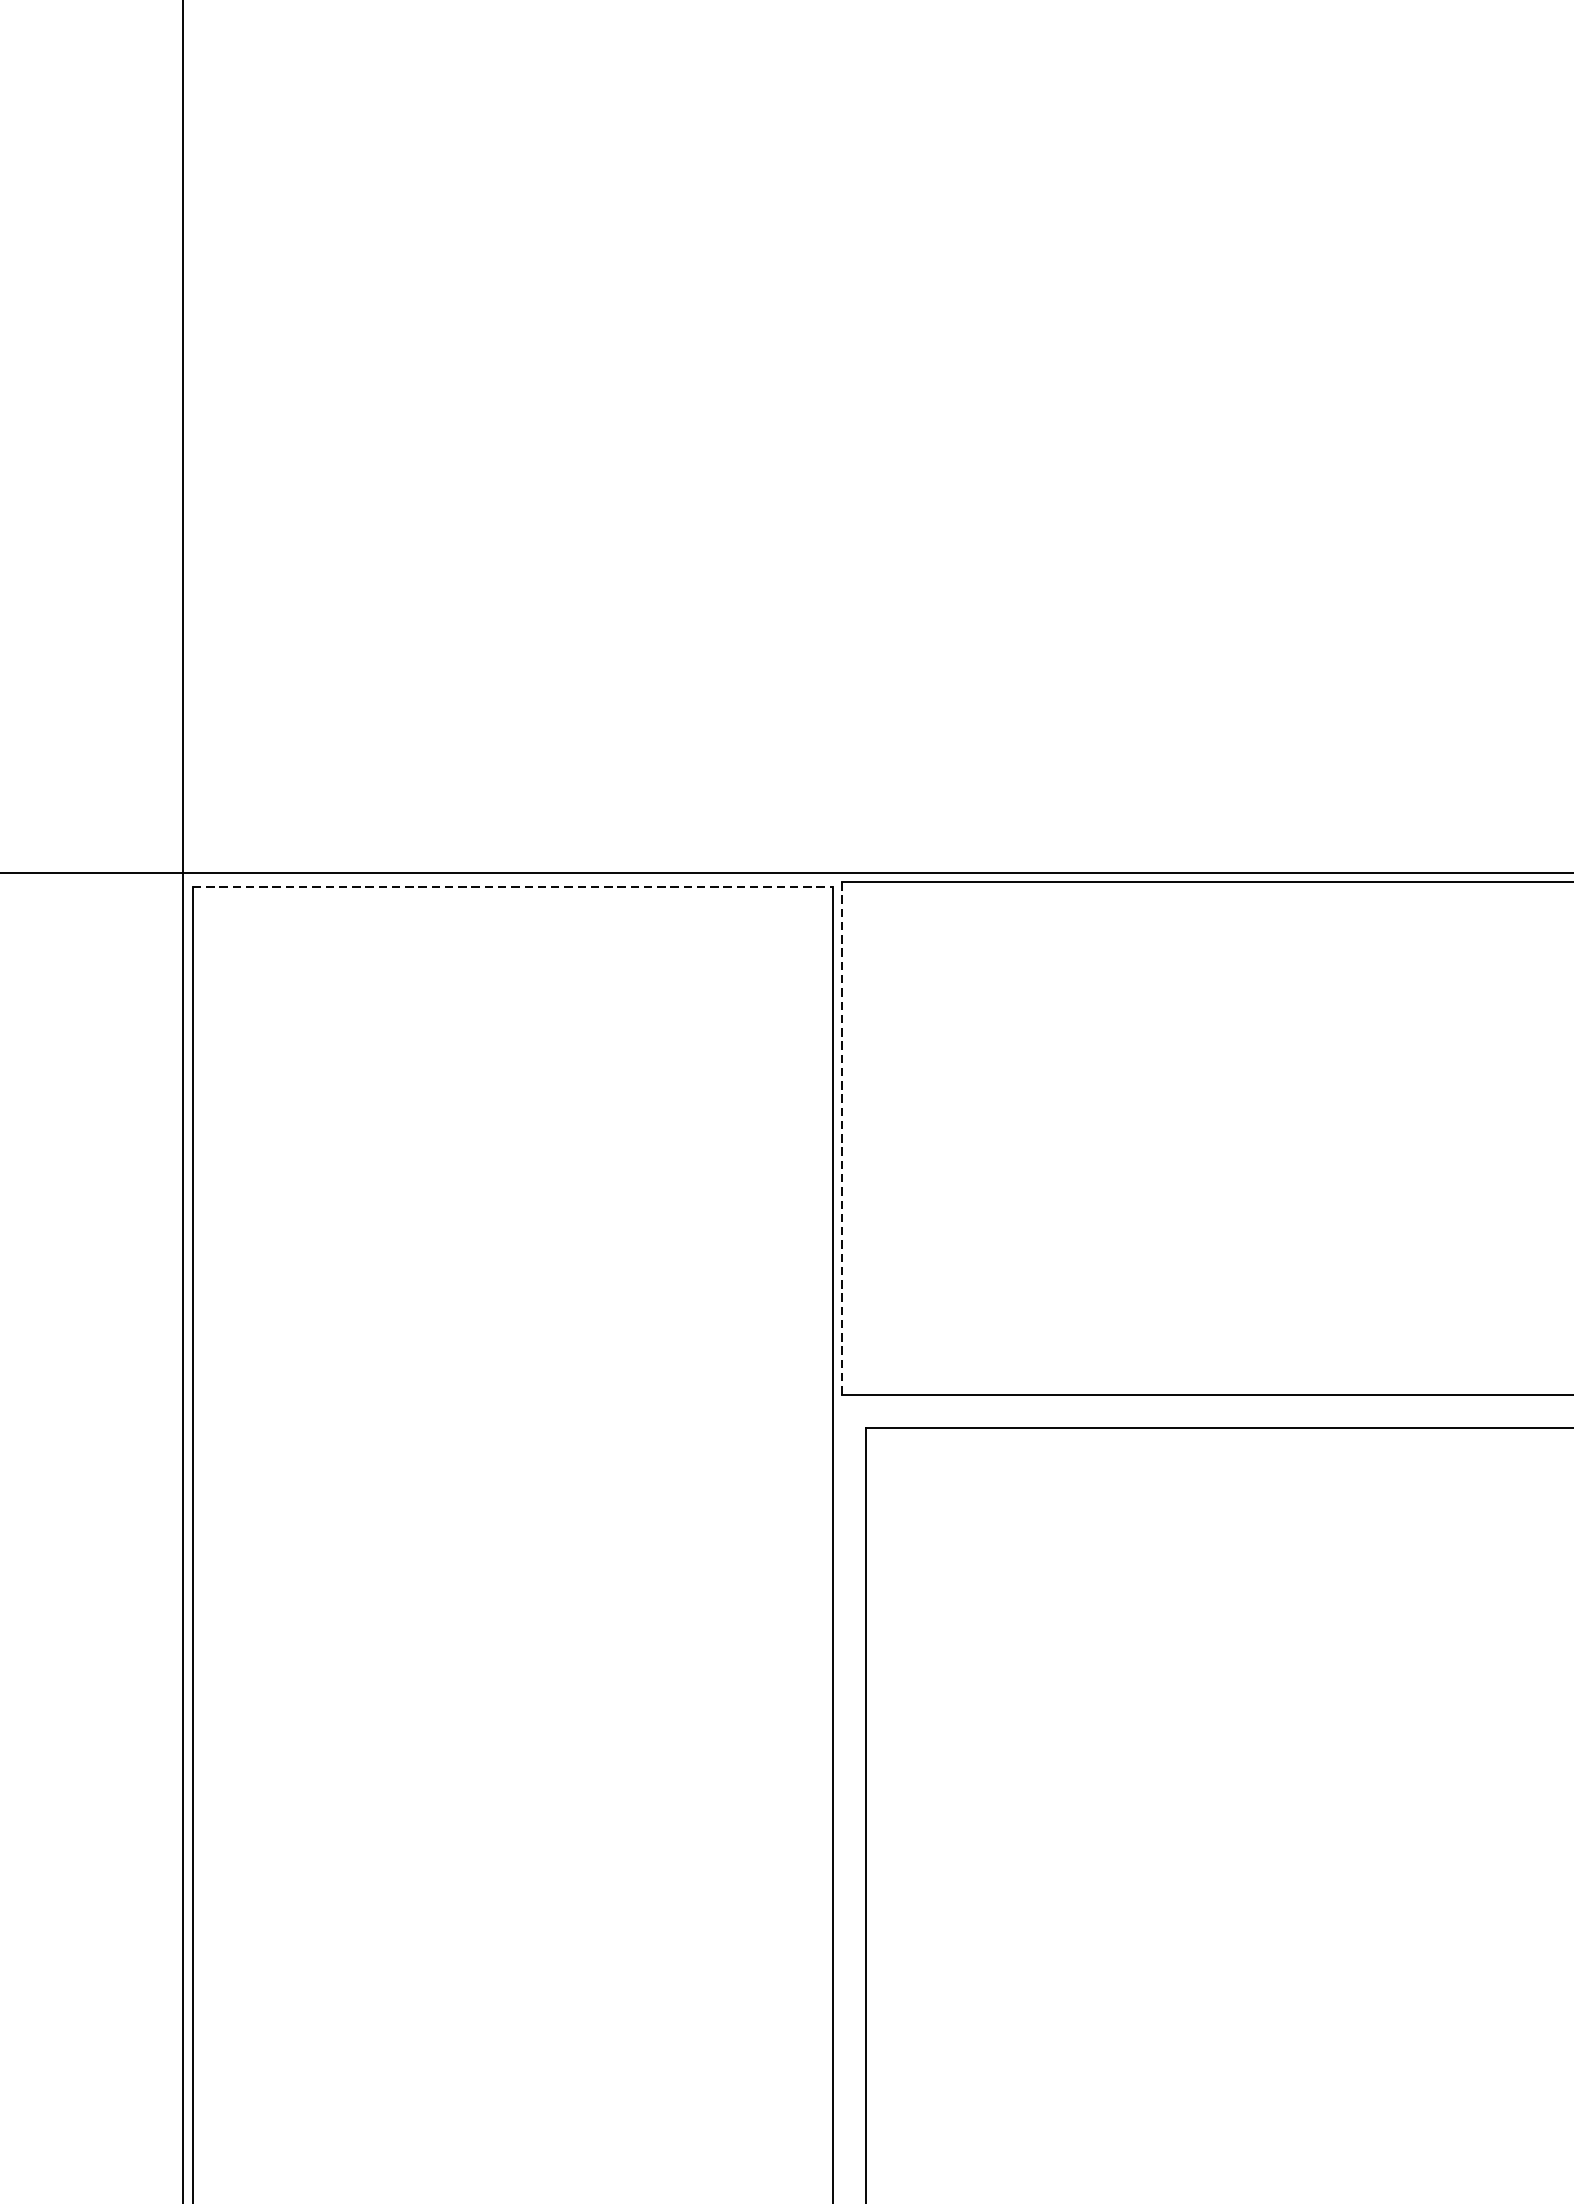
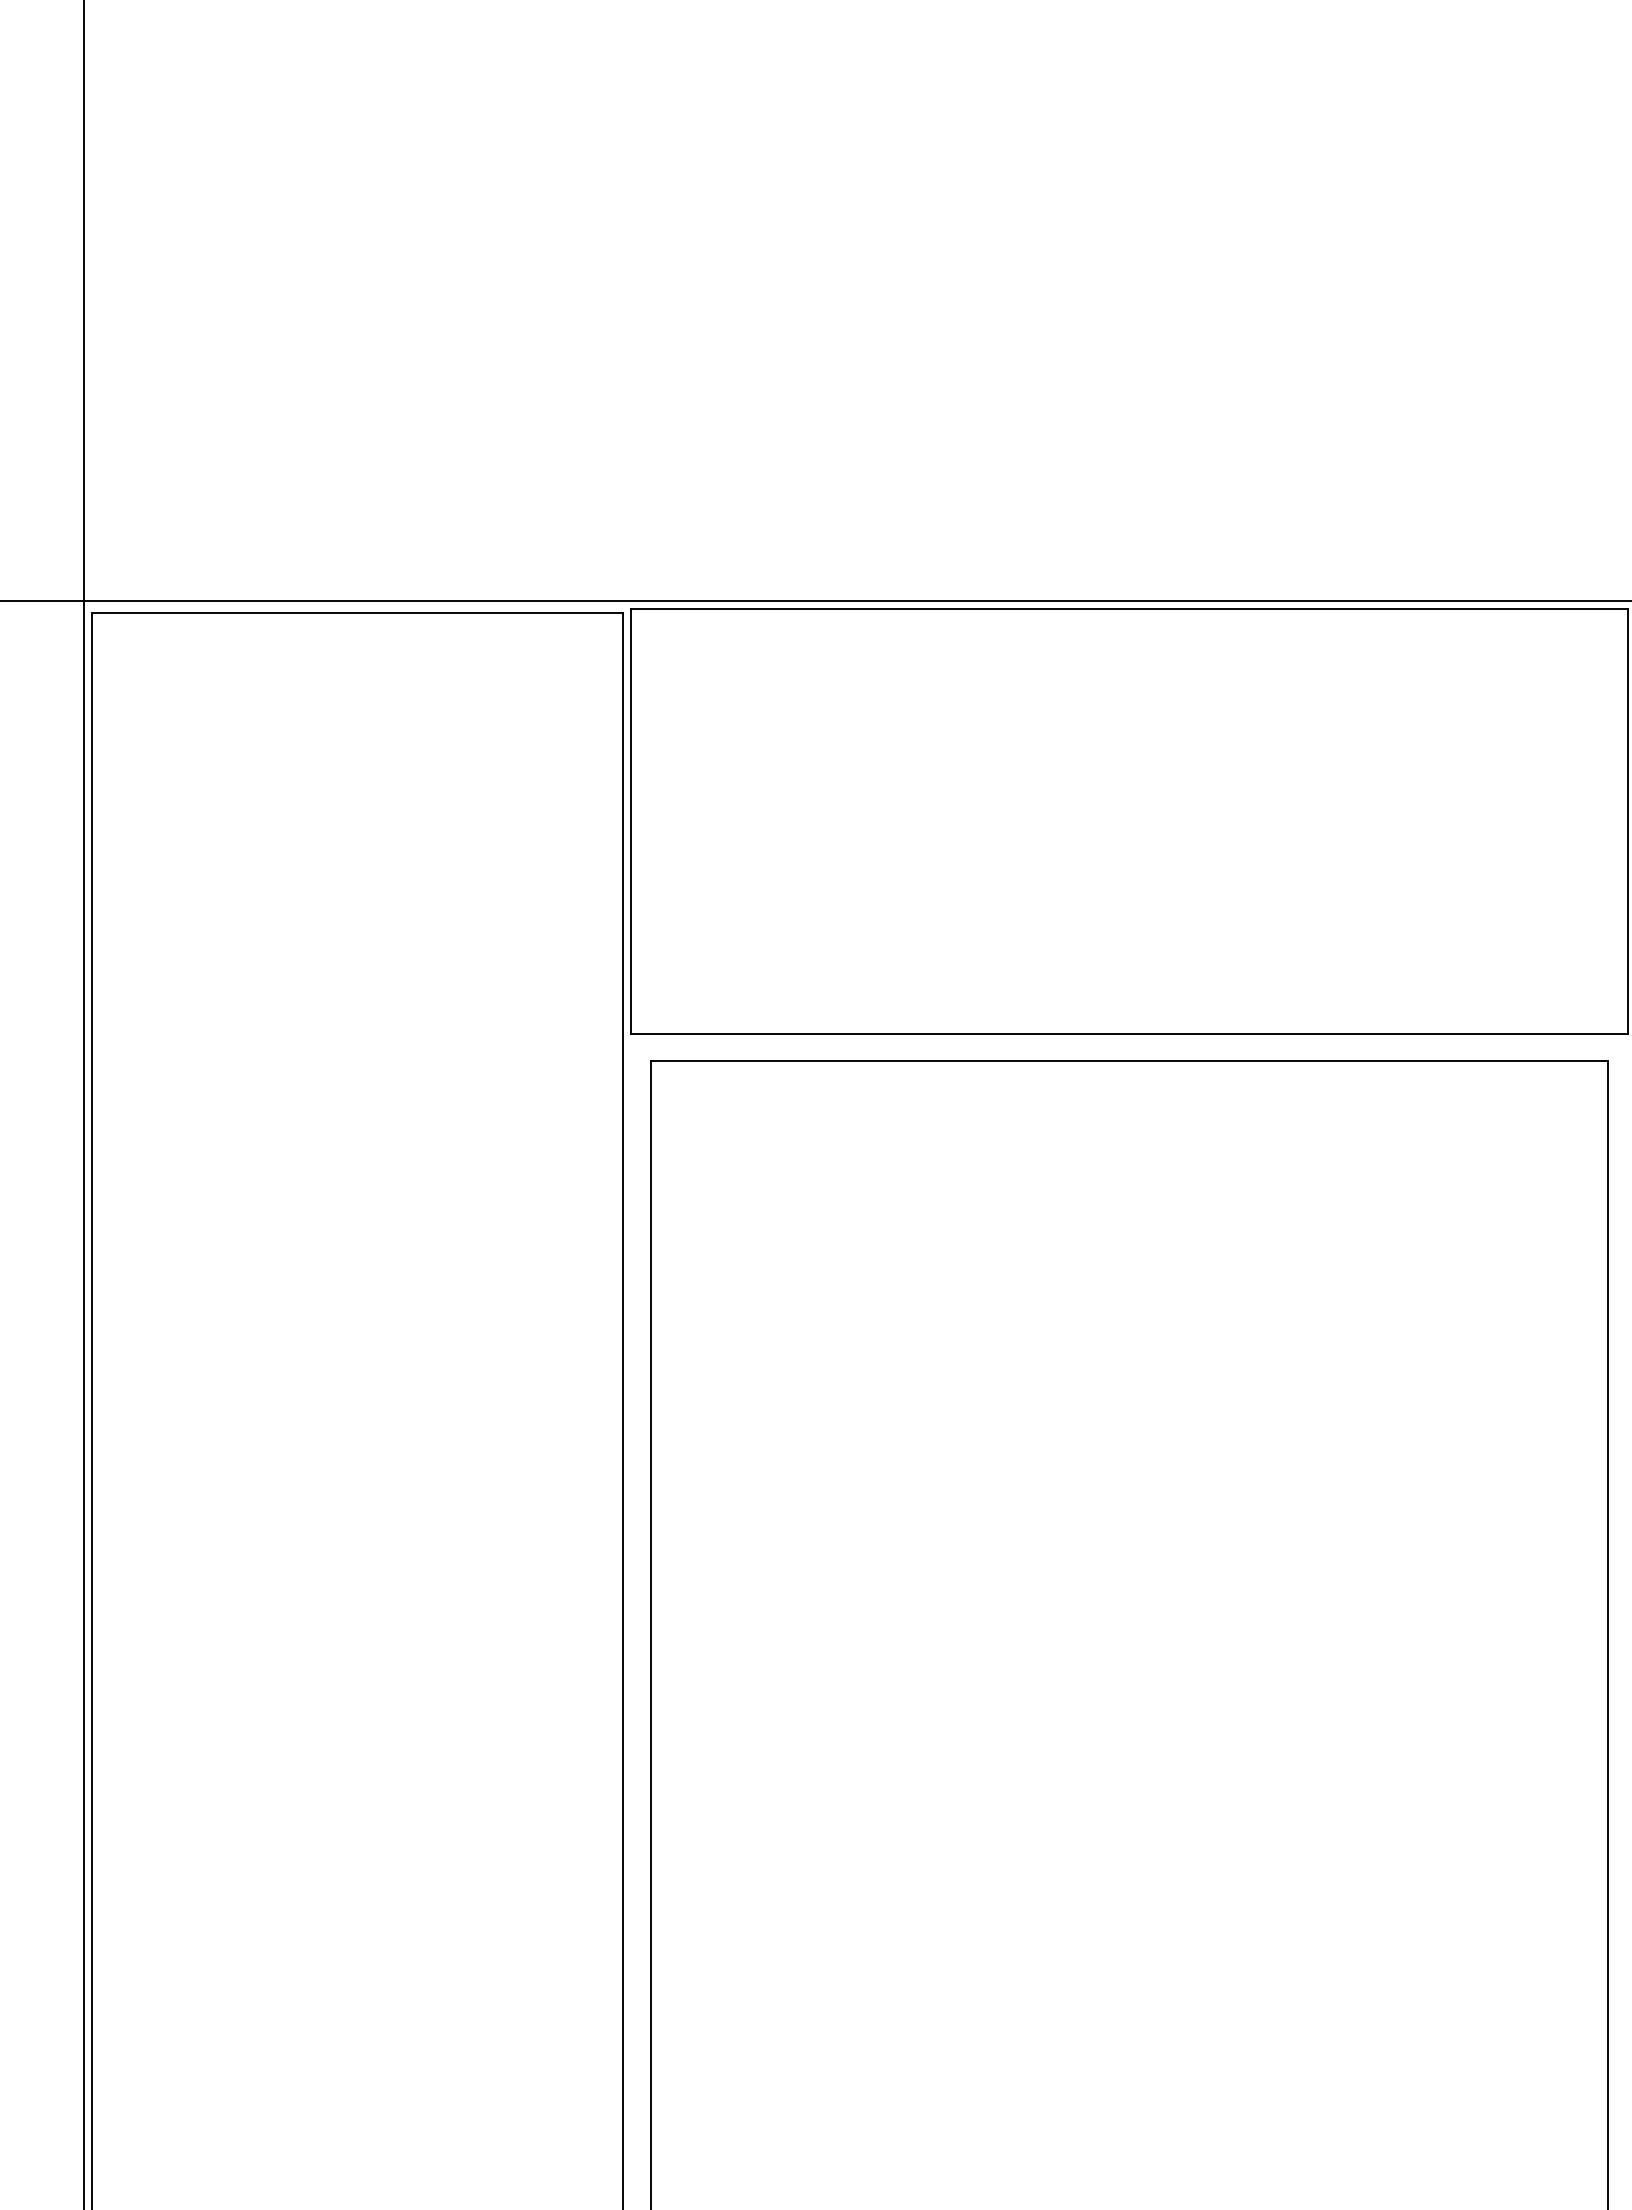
line: (512, 886) -> (357, 612), dashed -> solid
line: (842, 1137) -> (630, 820), dashed -> solid

